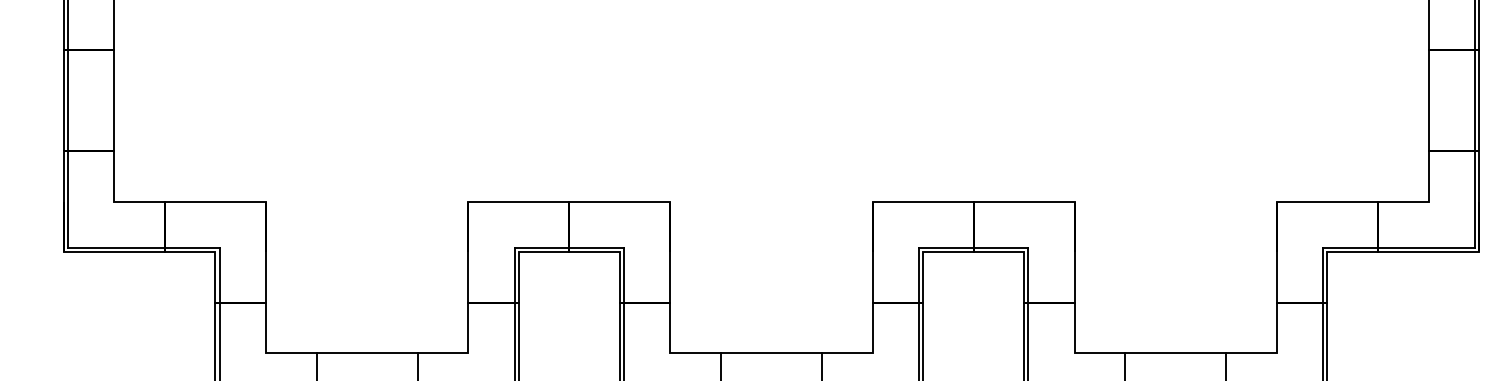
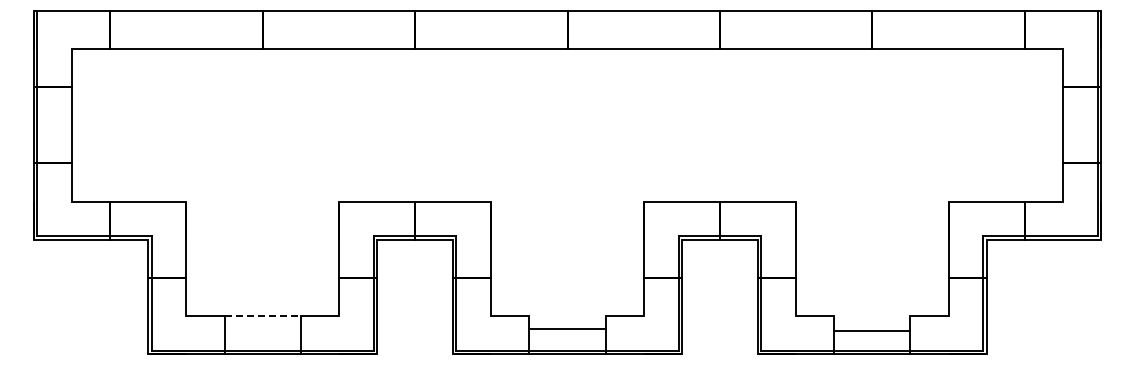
line: (368, 352) -> (263, 315), solid -> dashed
line: (771, 352) -> (567, 328), moved
line: (1176, 352) -> (872, 330), moved

